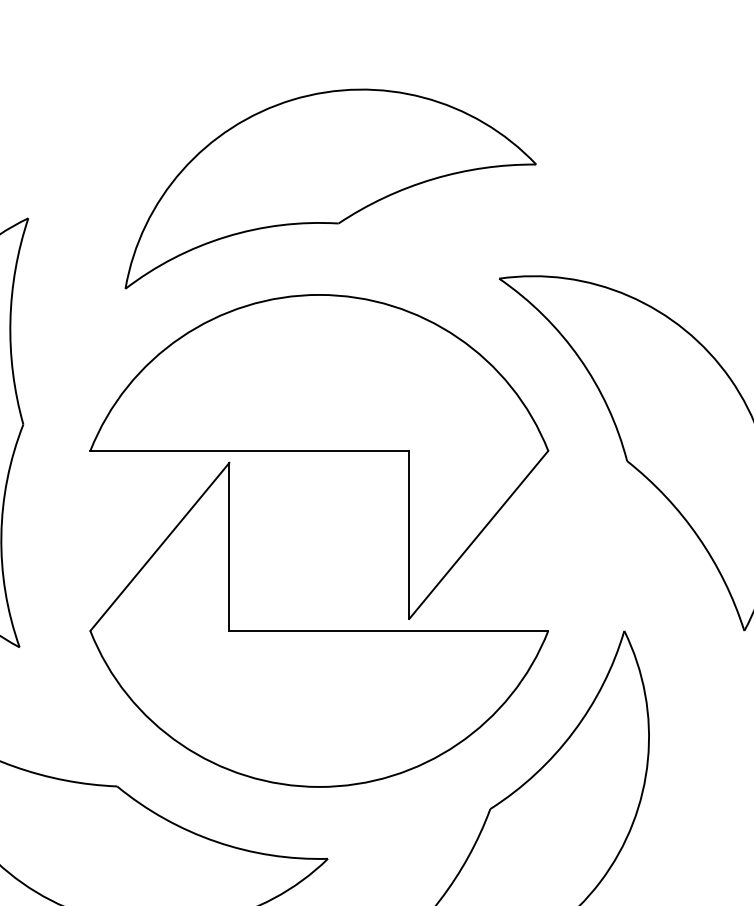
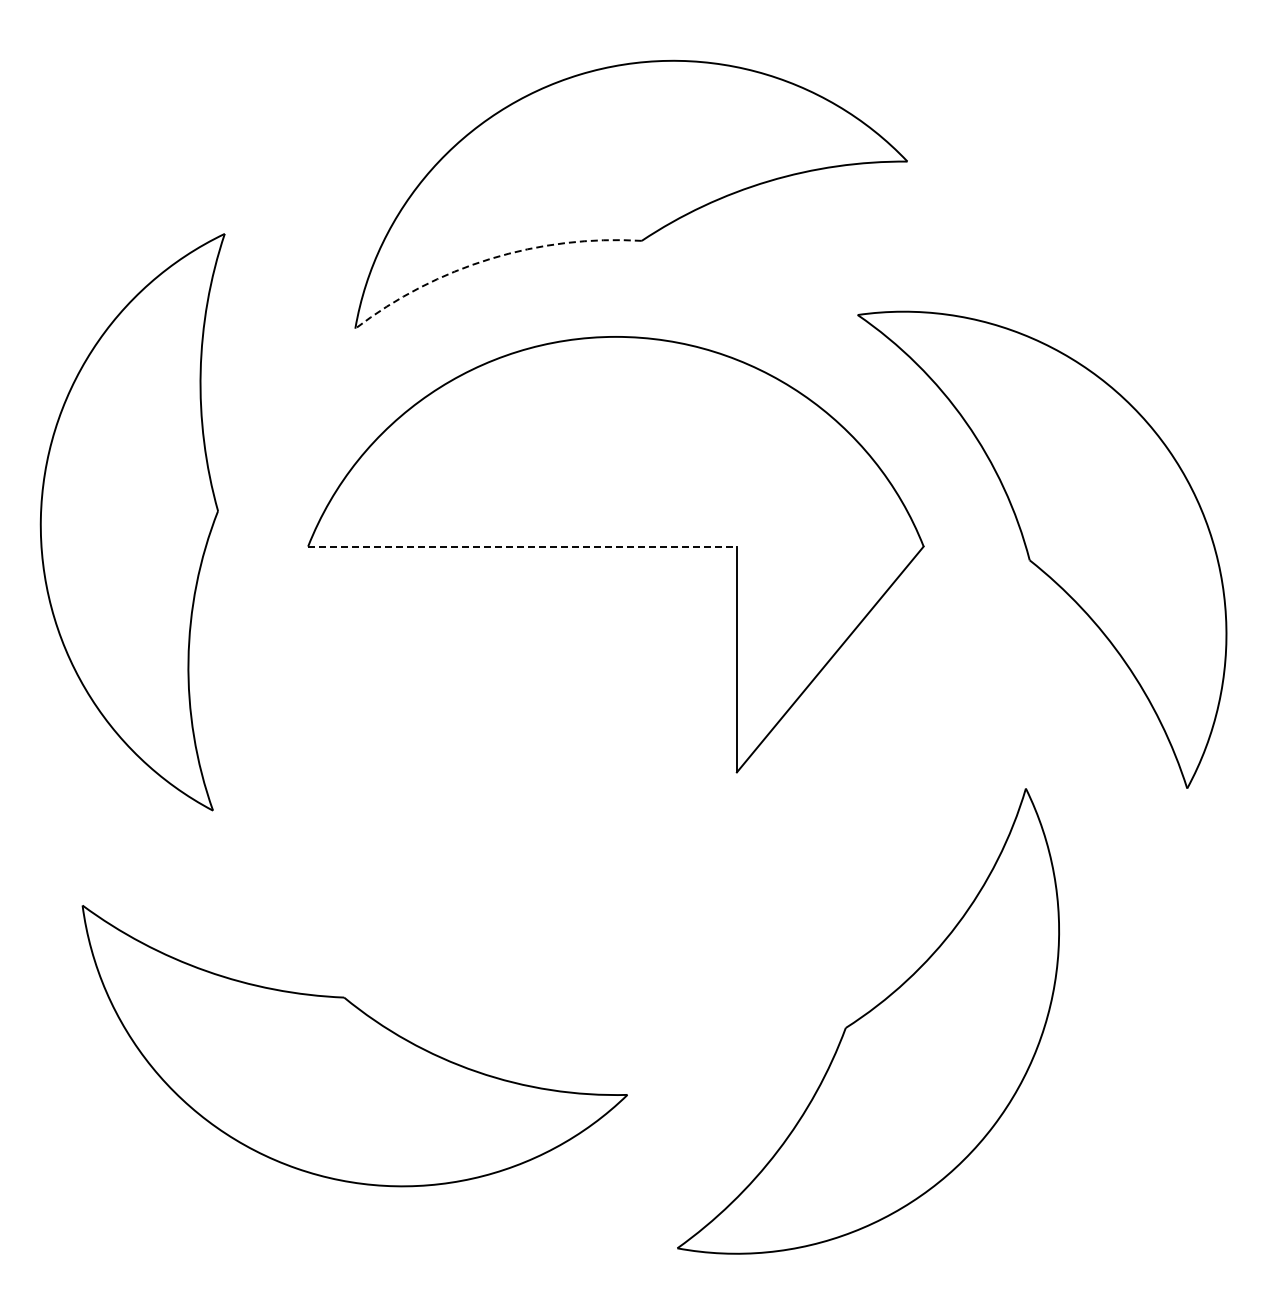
arc: (226, 236) -> (490, 258), solid -> dashed
line: (250, 450) -> (523, 546), solid -> dashed
part: (319, 630) -> (615, 788), removed

